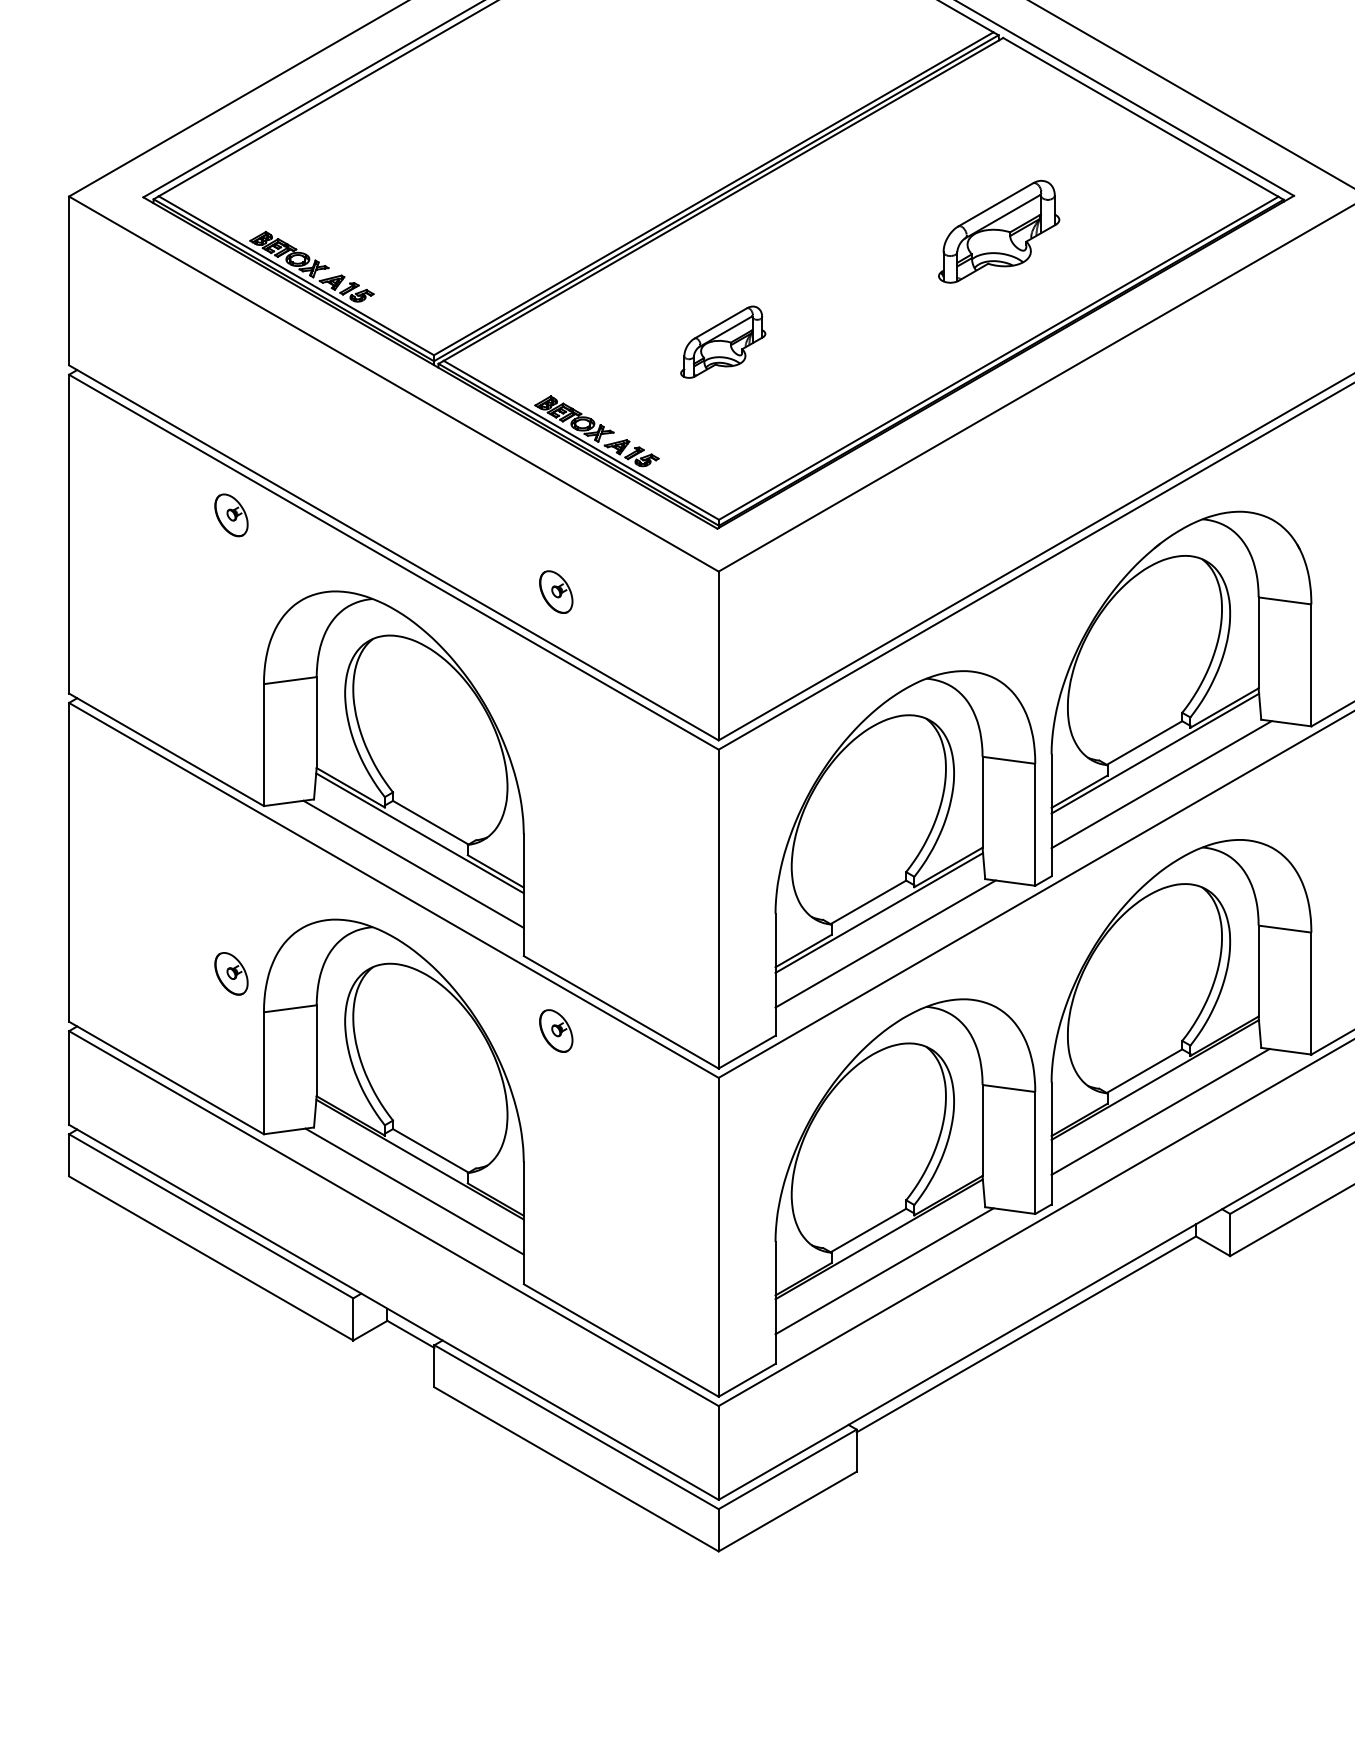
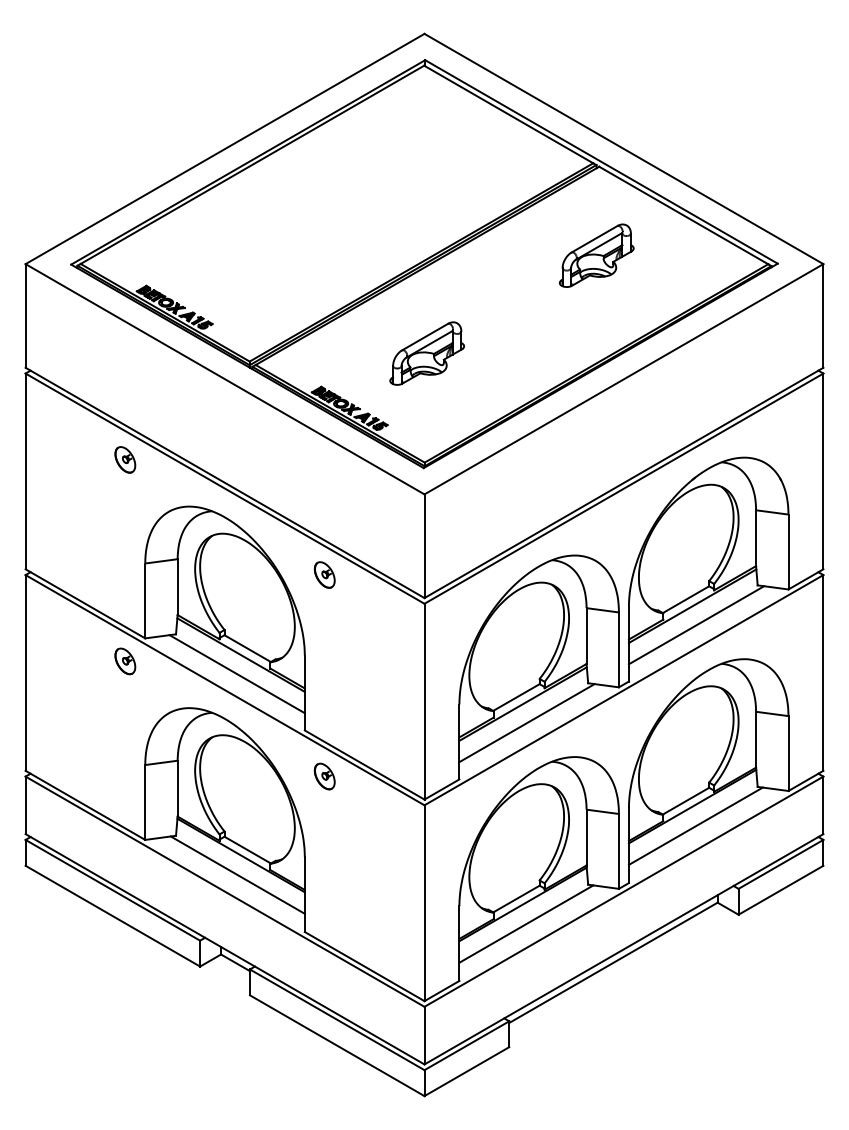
part: (998, 231) -> (596, 255), moved
part: (723, 342) -> (427, 353), size x1.43
part: (555, 591) -> (324, 574), moved
part: (231, 973) -> (125, 661), moved

